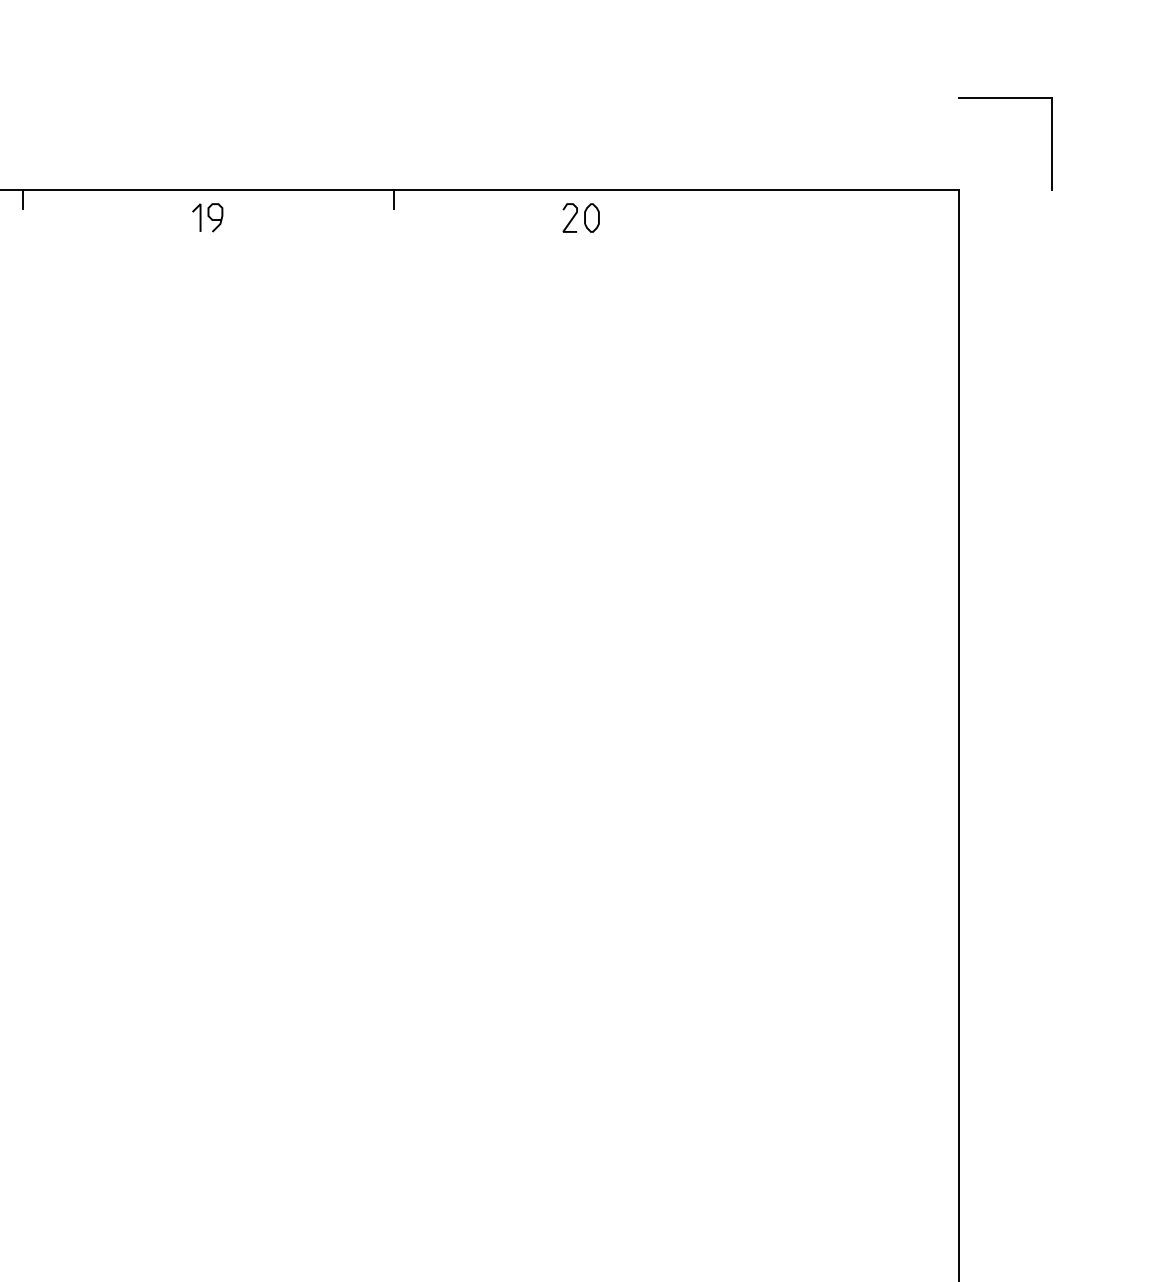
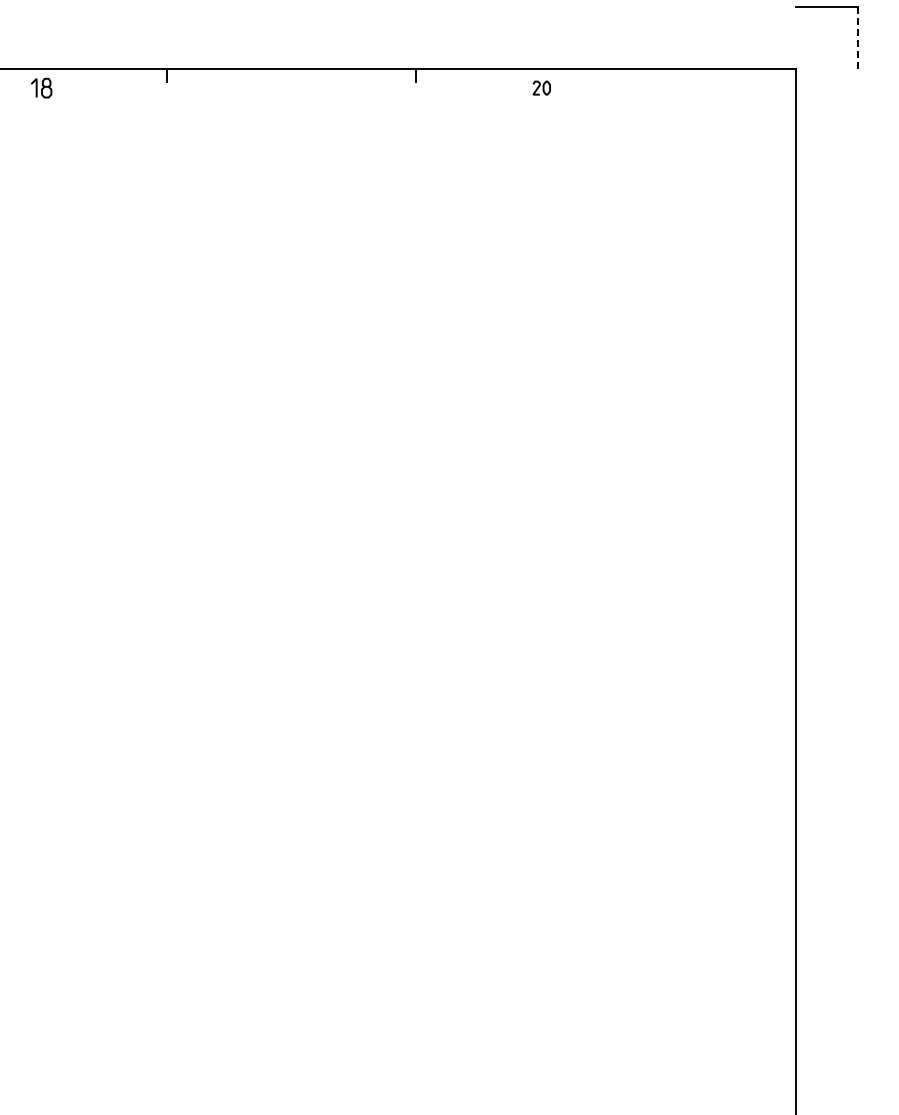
line: (1051, 142) -> (857, 37), solid -> dashed
part: (207, 217) -> (290, 87), removed
part: (580, 217) -> (541, 87), size x0.7

